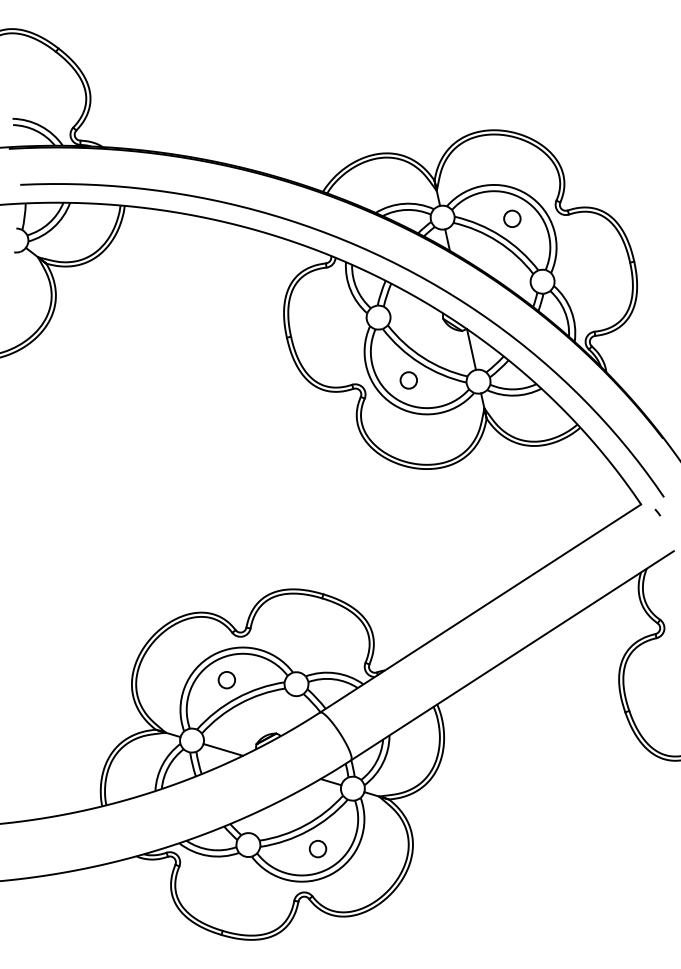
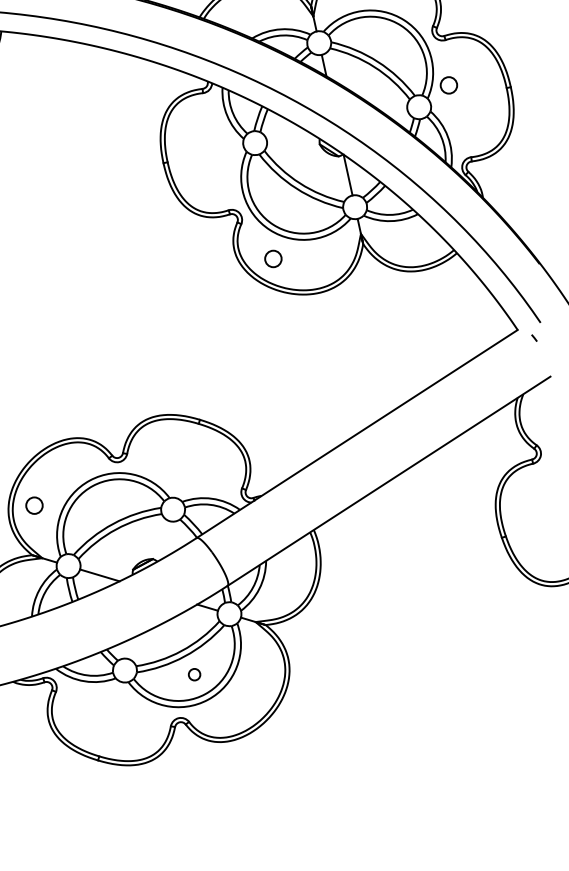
circle: (512, 218) -> (449, 85), moved
circle: (408, 380) -> (273, 259), moved
circle: (226, 680) -> (34, 506), moved
circle: (317, 849) -> (194, 675), size x0.7

